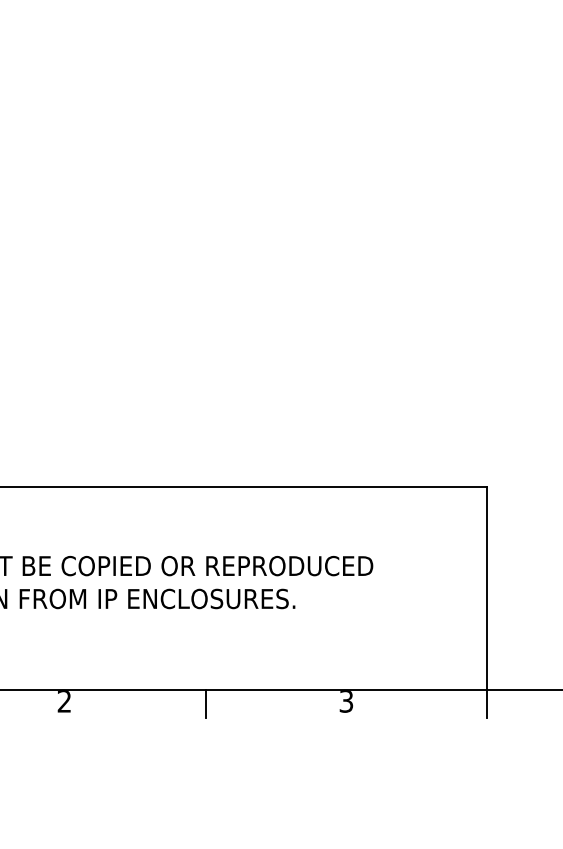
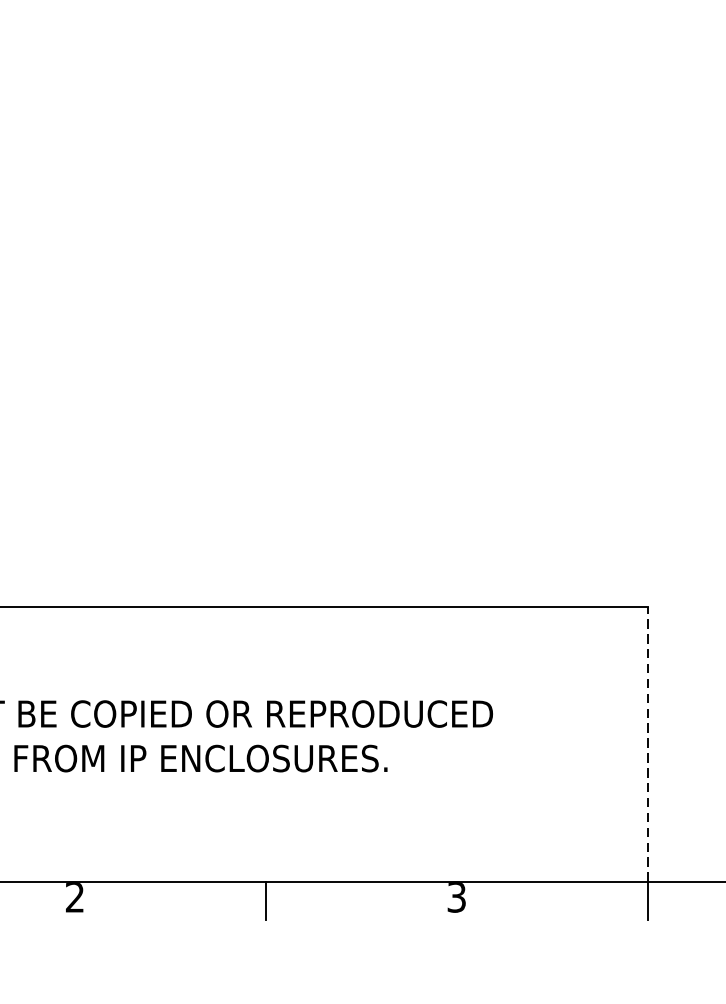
line: (487, 588) -> (647, 744), solid -> dashed

